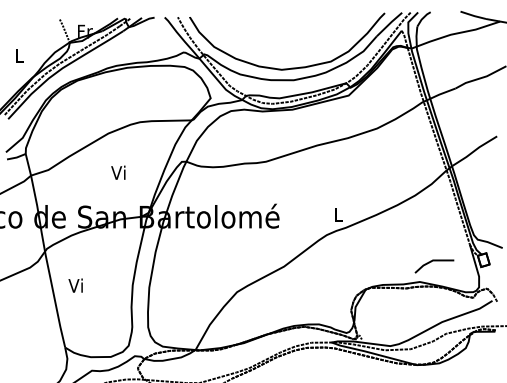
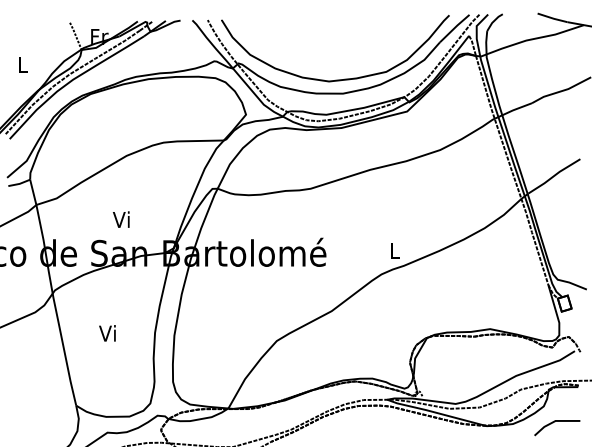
text: (118, 172) -> (121, 219), moved
line: (432, 261) -> (555, 422), moved
text: (75, 285) -> (107, 333), moved

